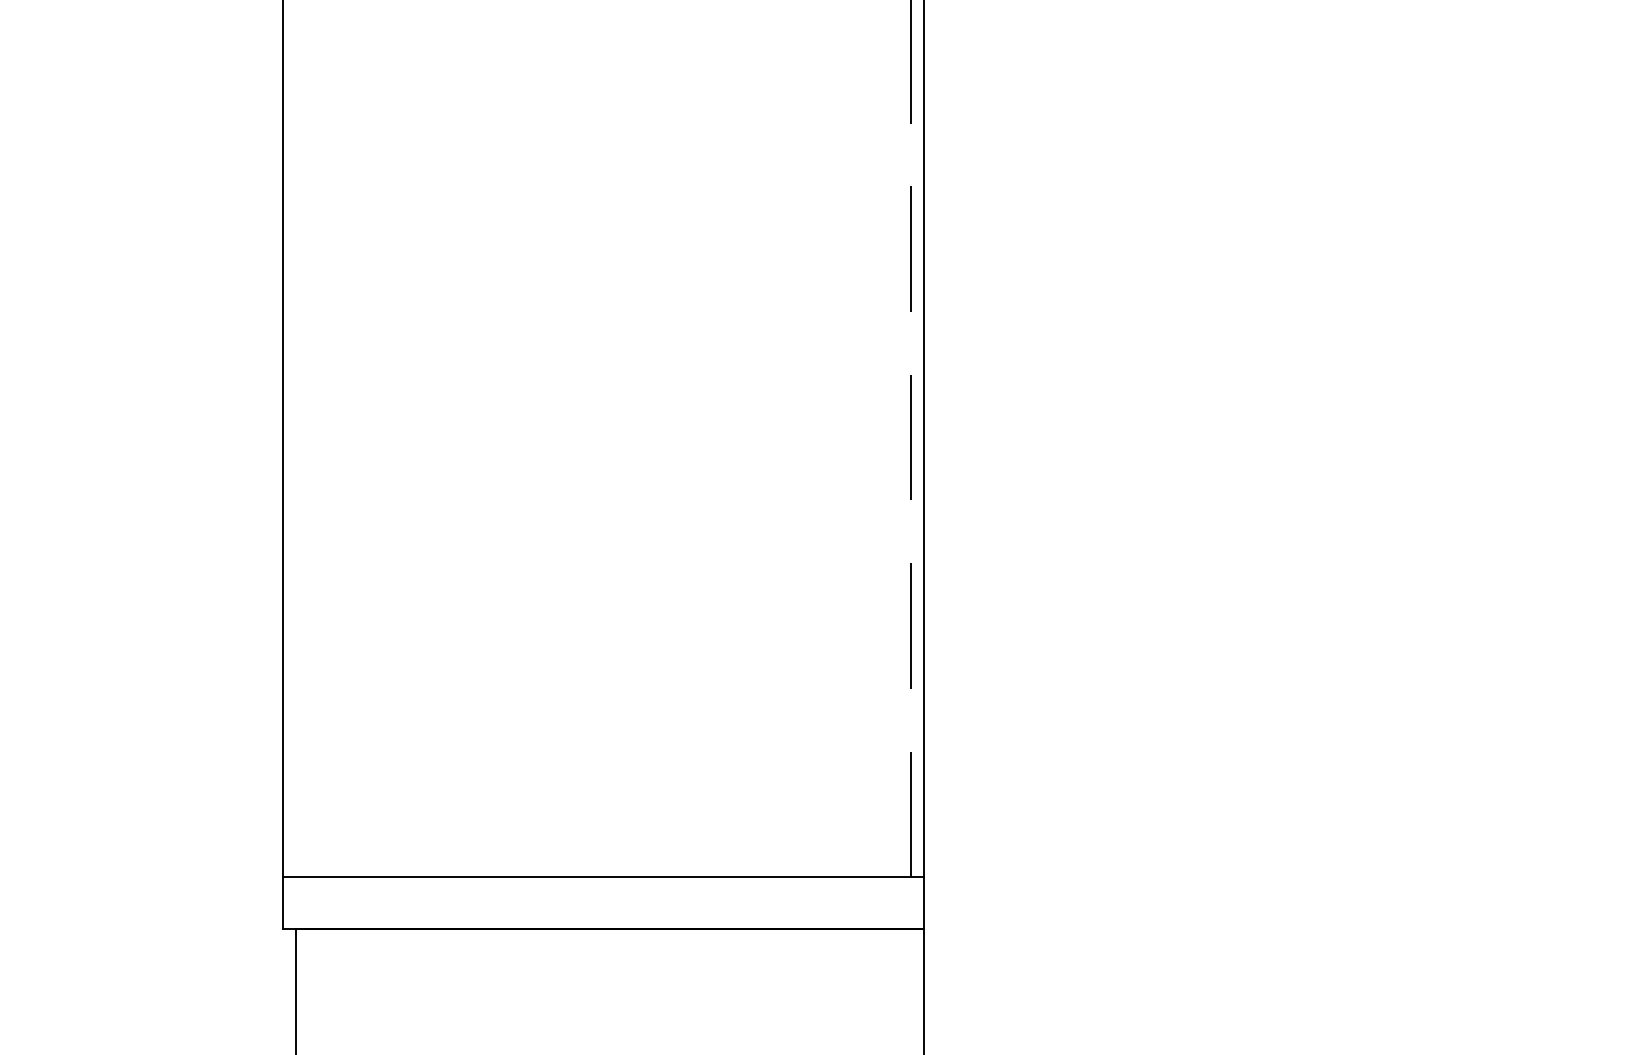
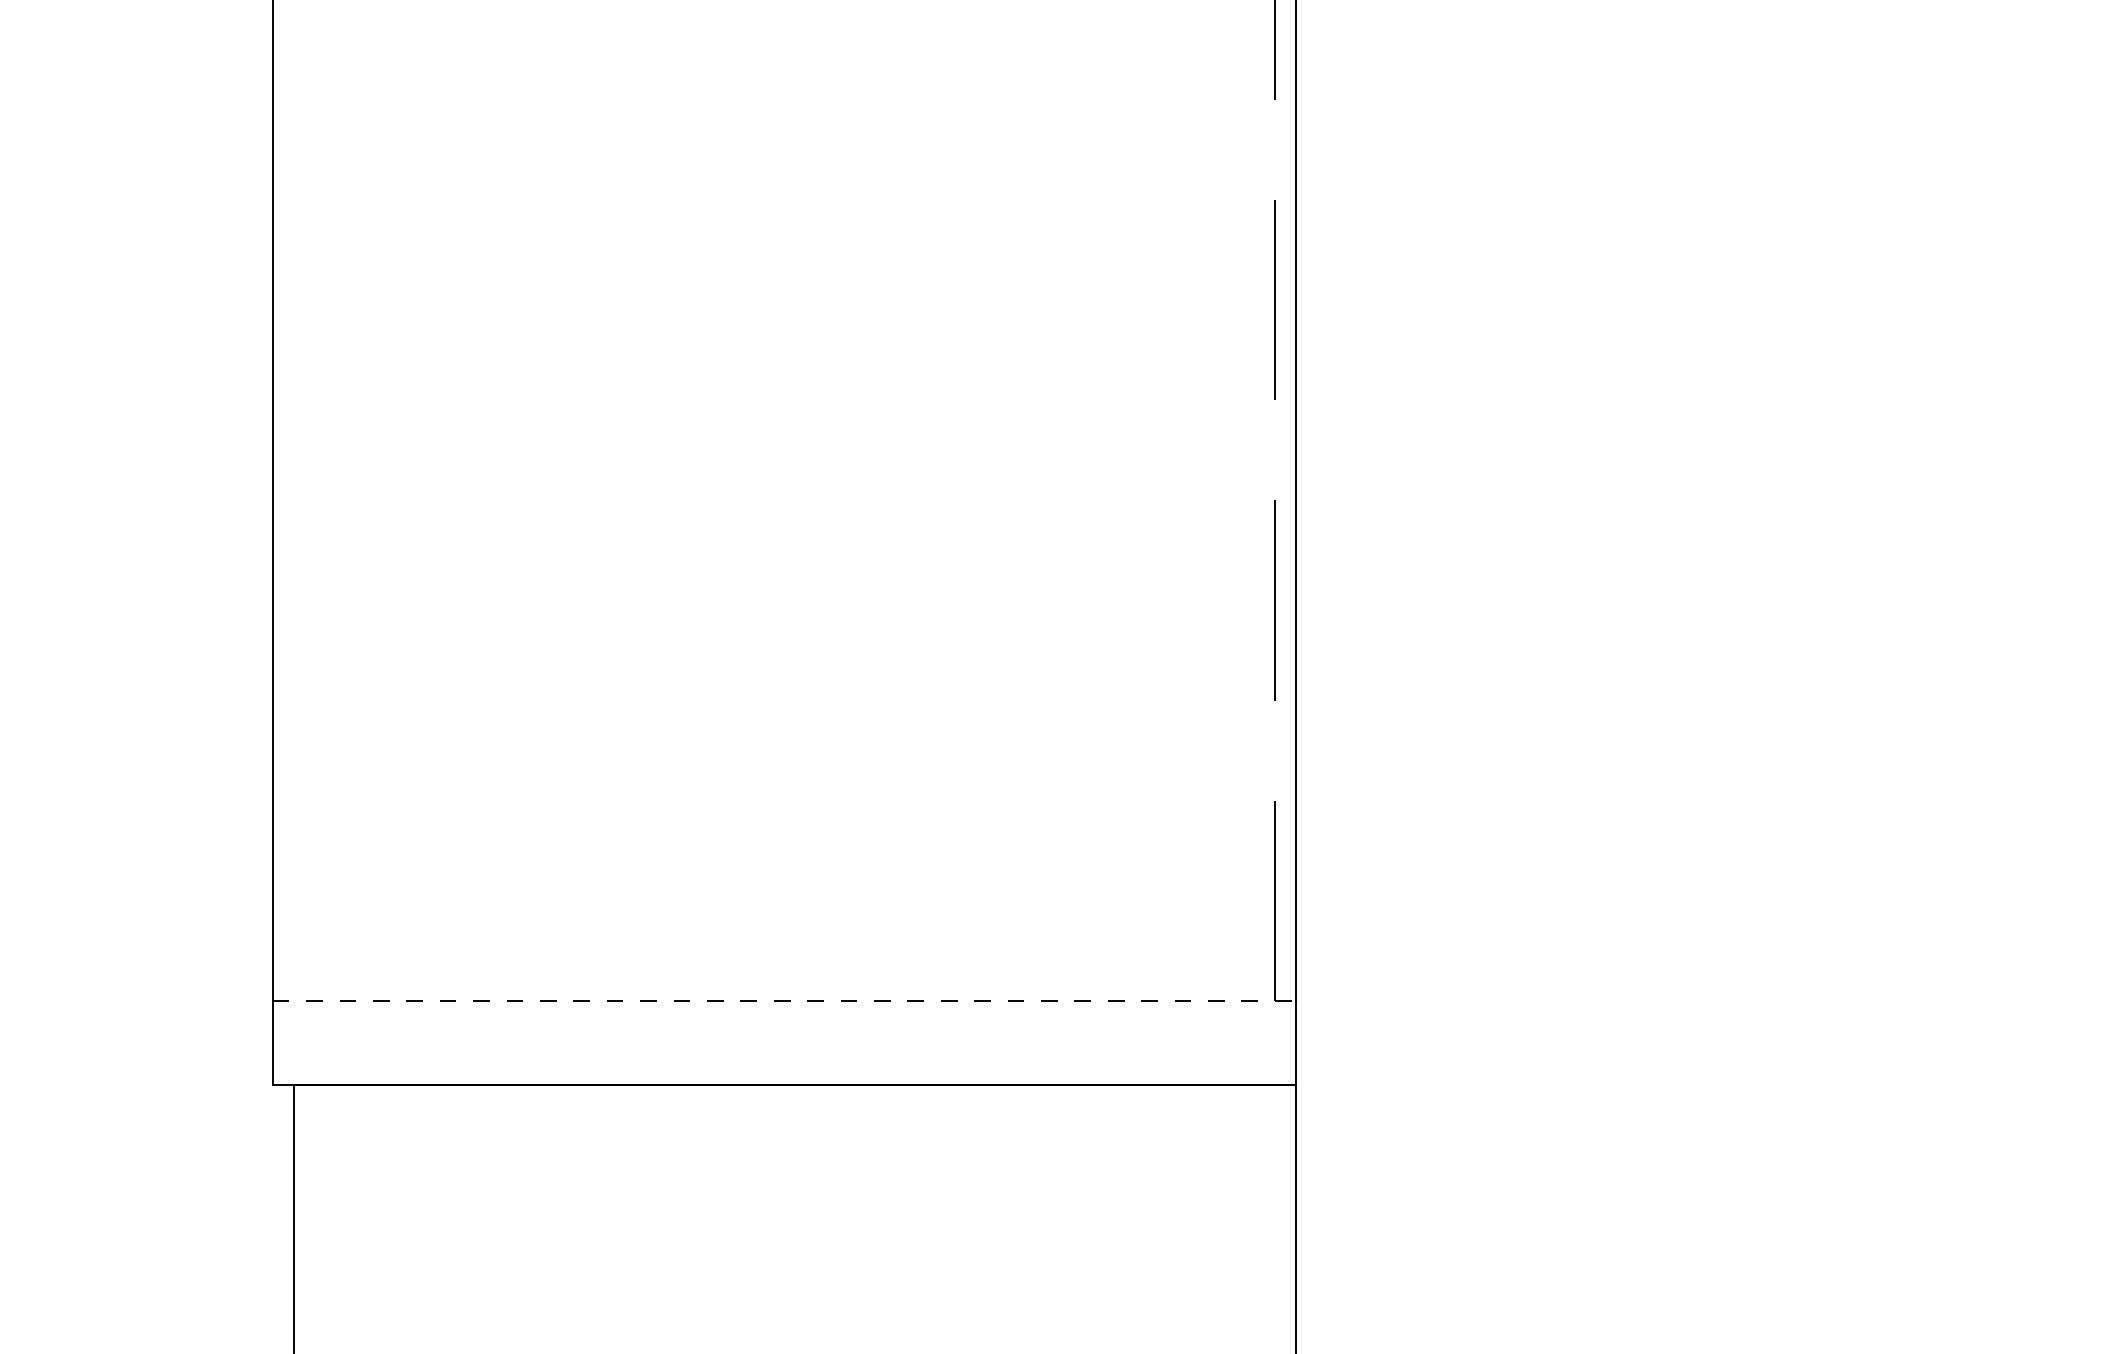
line: (603, 877) -> (784, 1001), solid -> dashed

